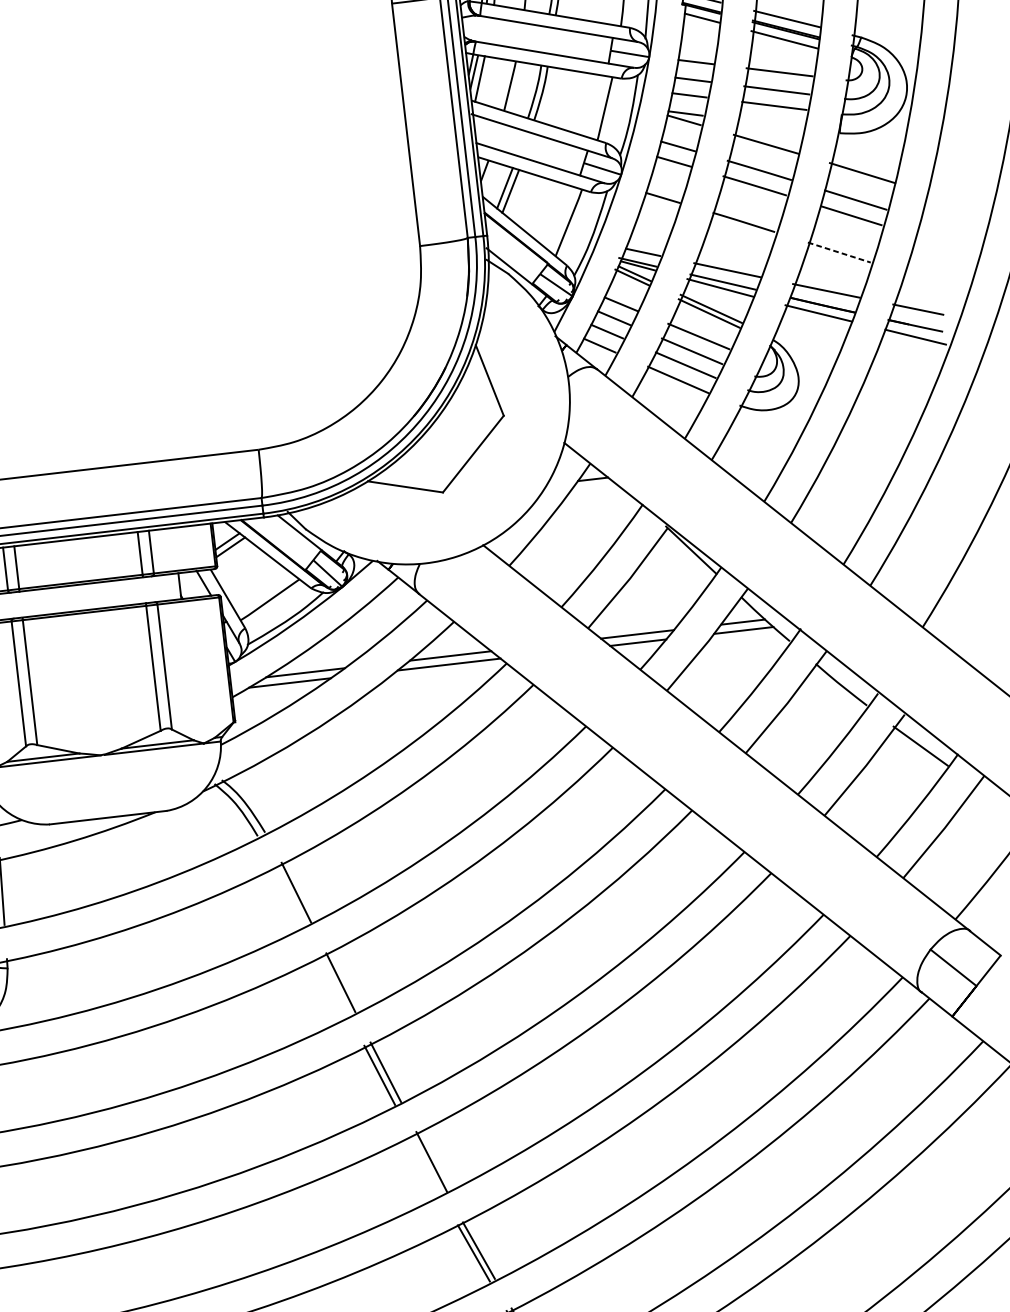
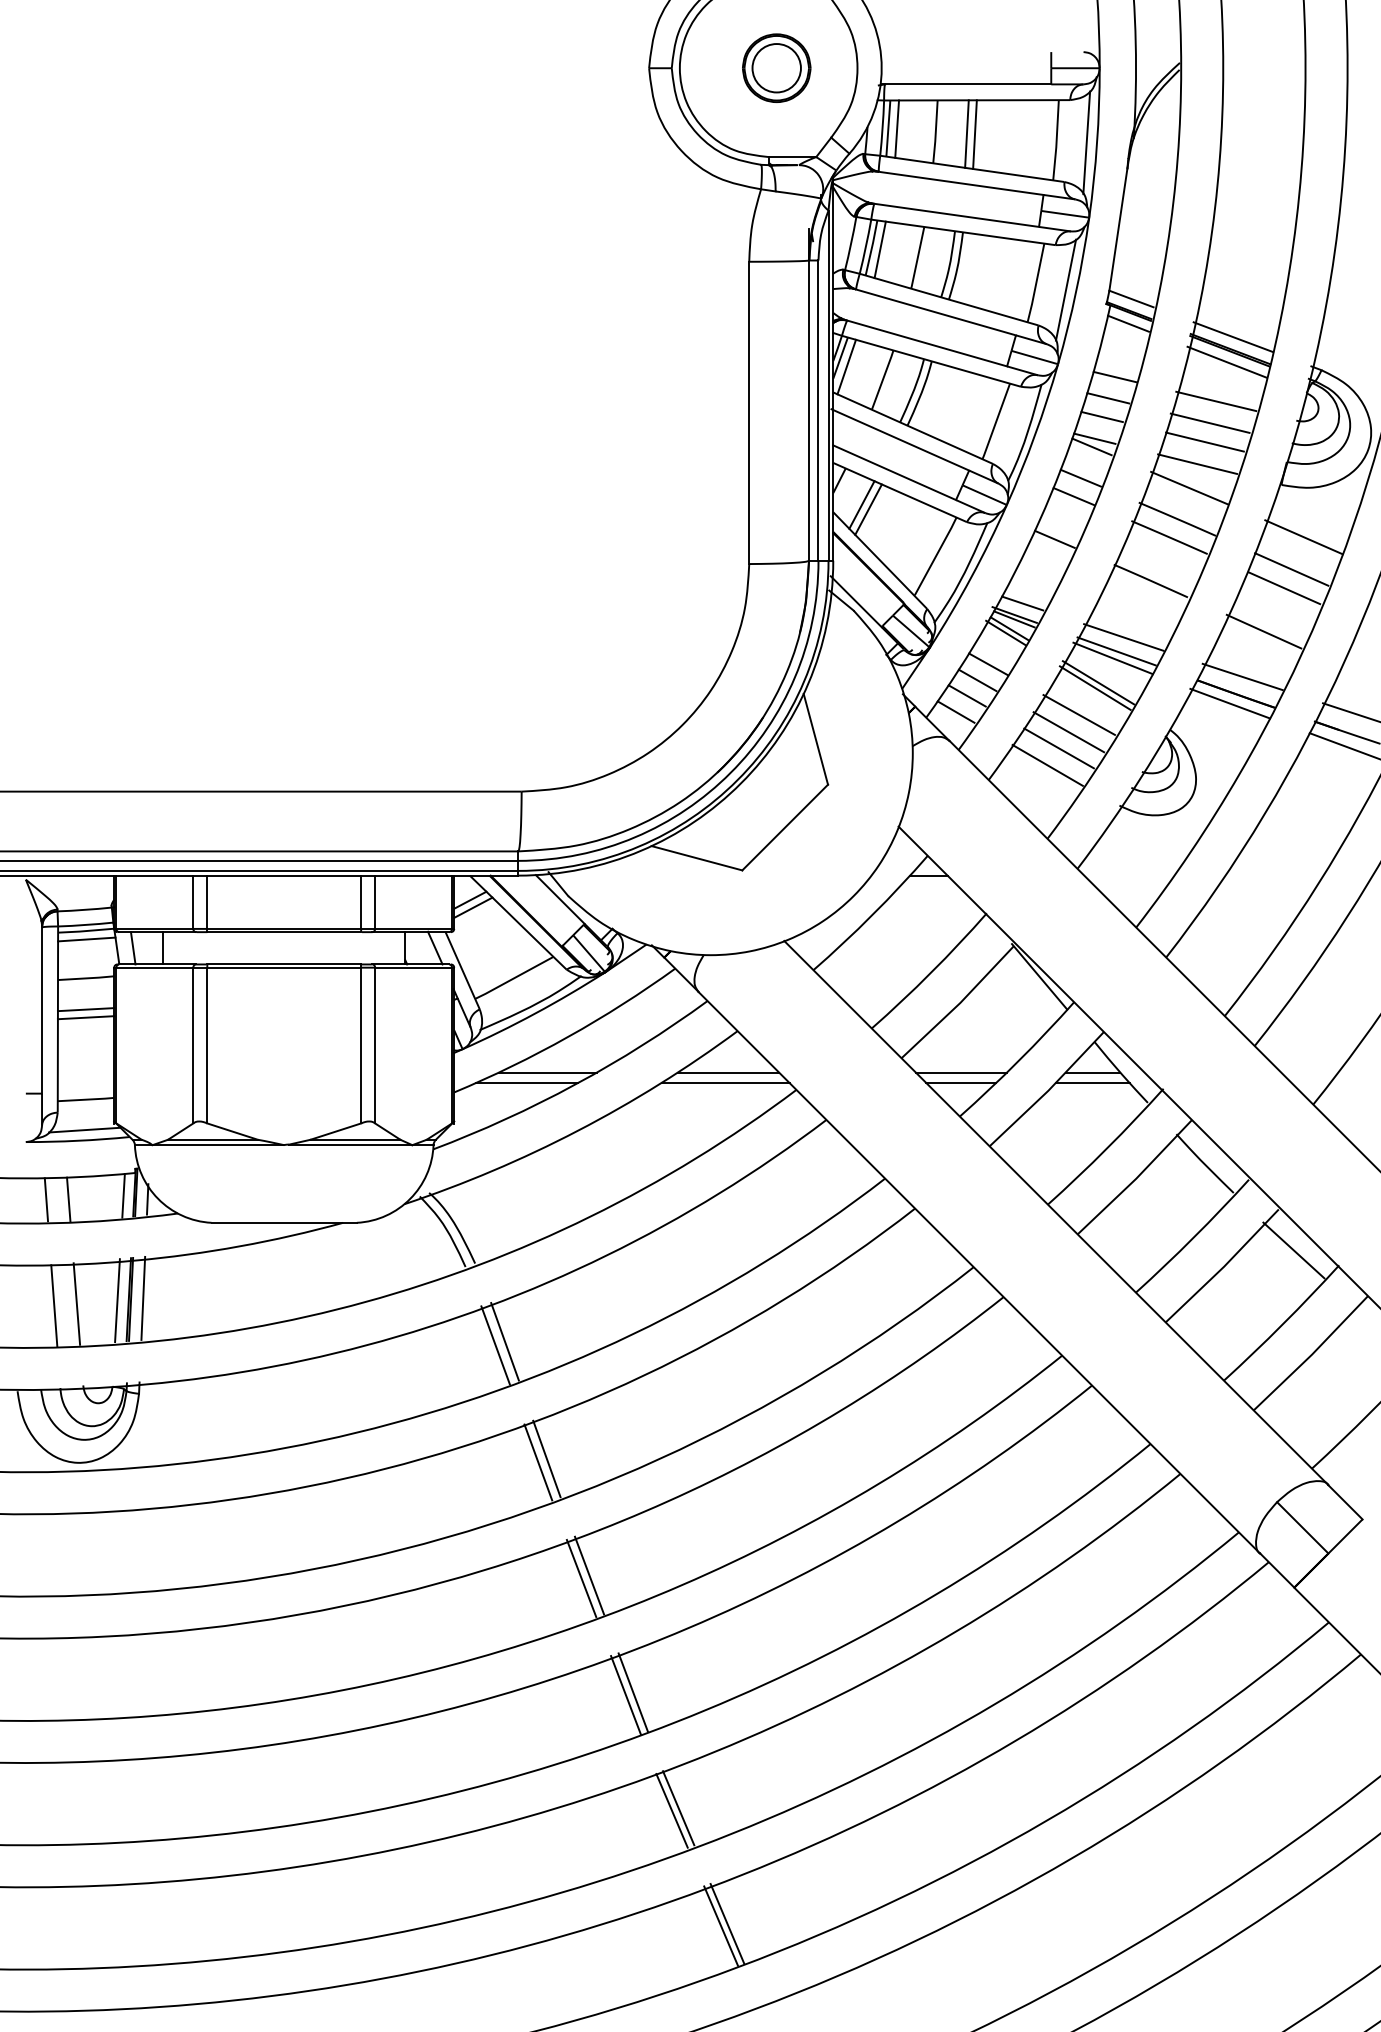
line: (770, 123) -> (1197, 463), added
line: (839, 252) -> (1264, 631), dashed -> solid
line: (289, 896) -> (495, 1345), added
line: (334, 986) -> (538, 1462), added
line: (425, 1165) -> (625, 1695), added

